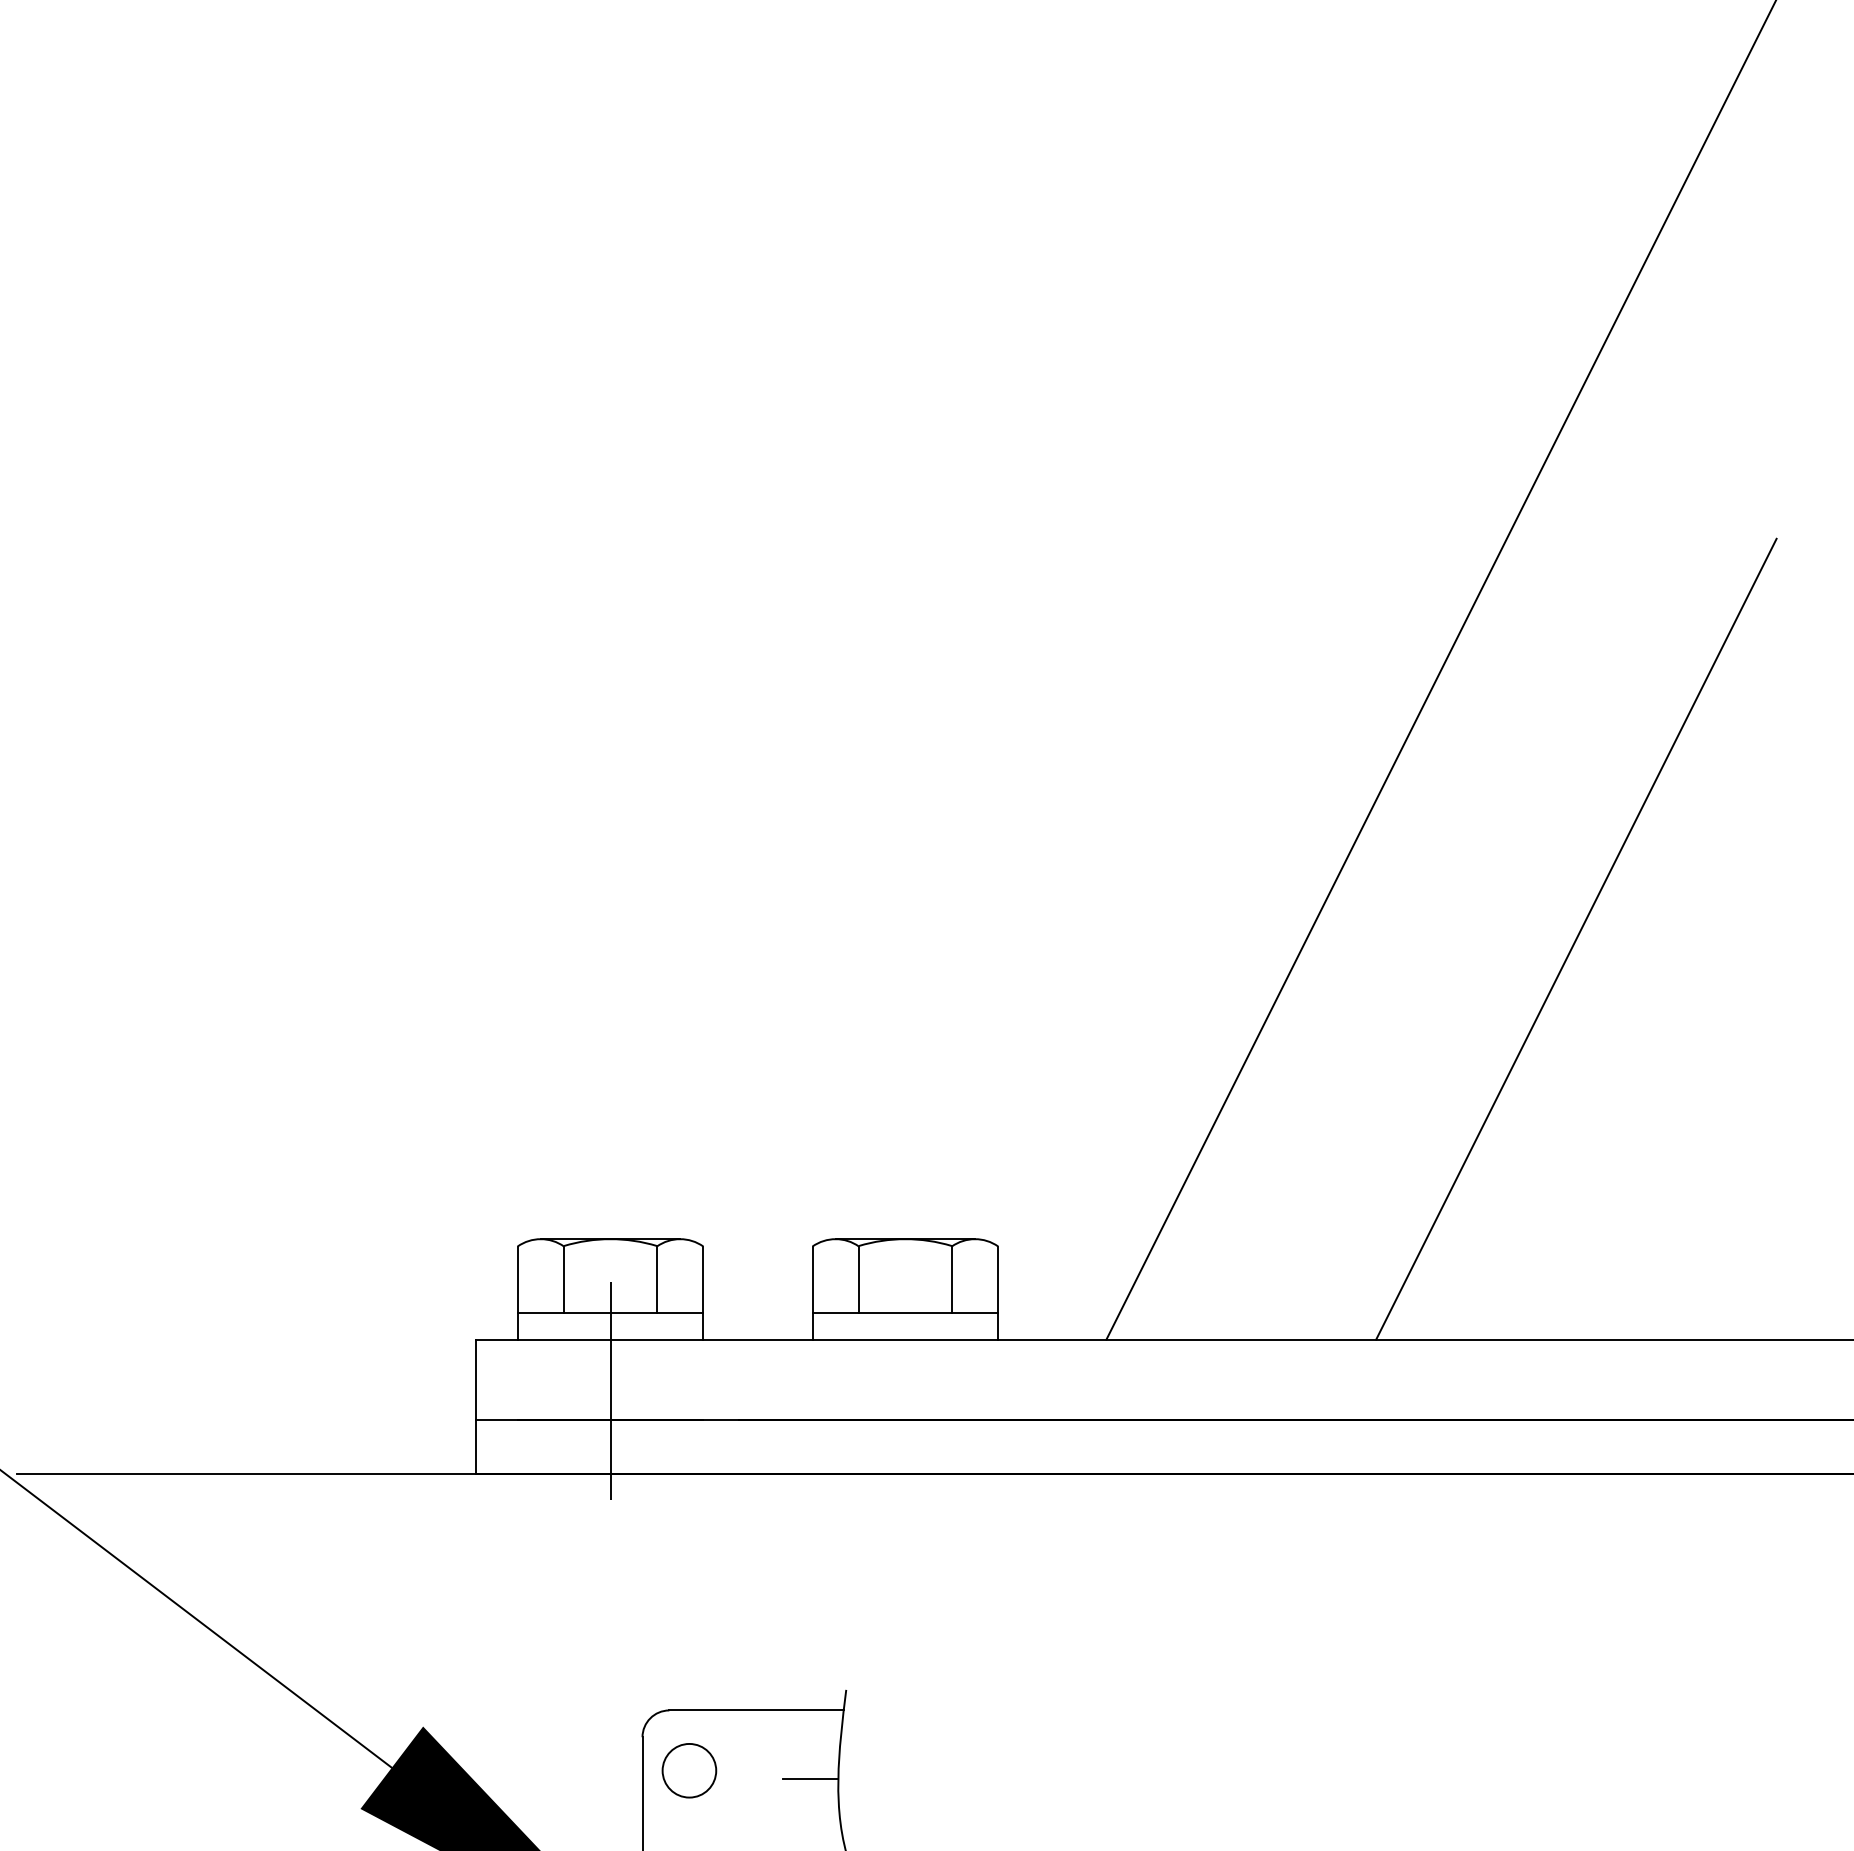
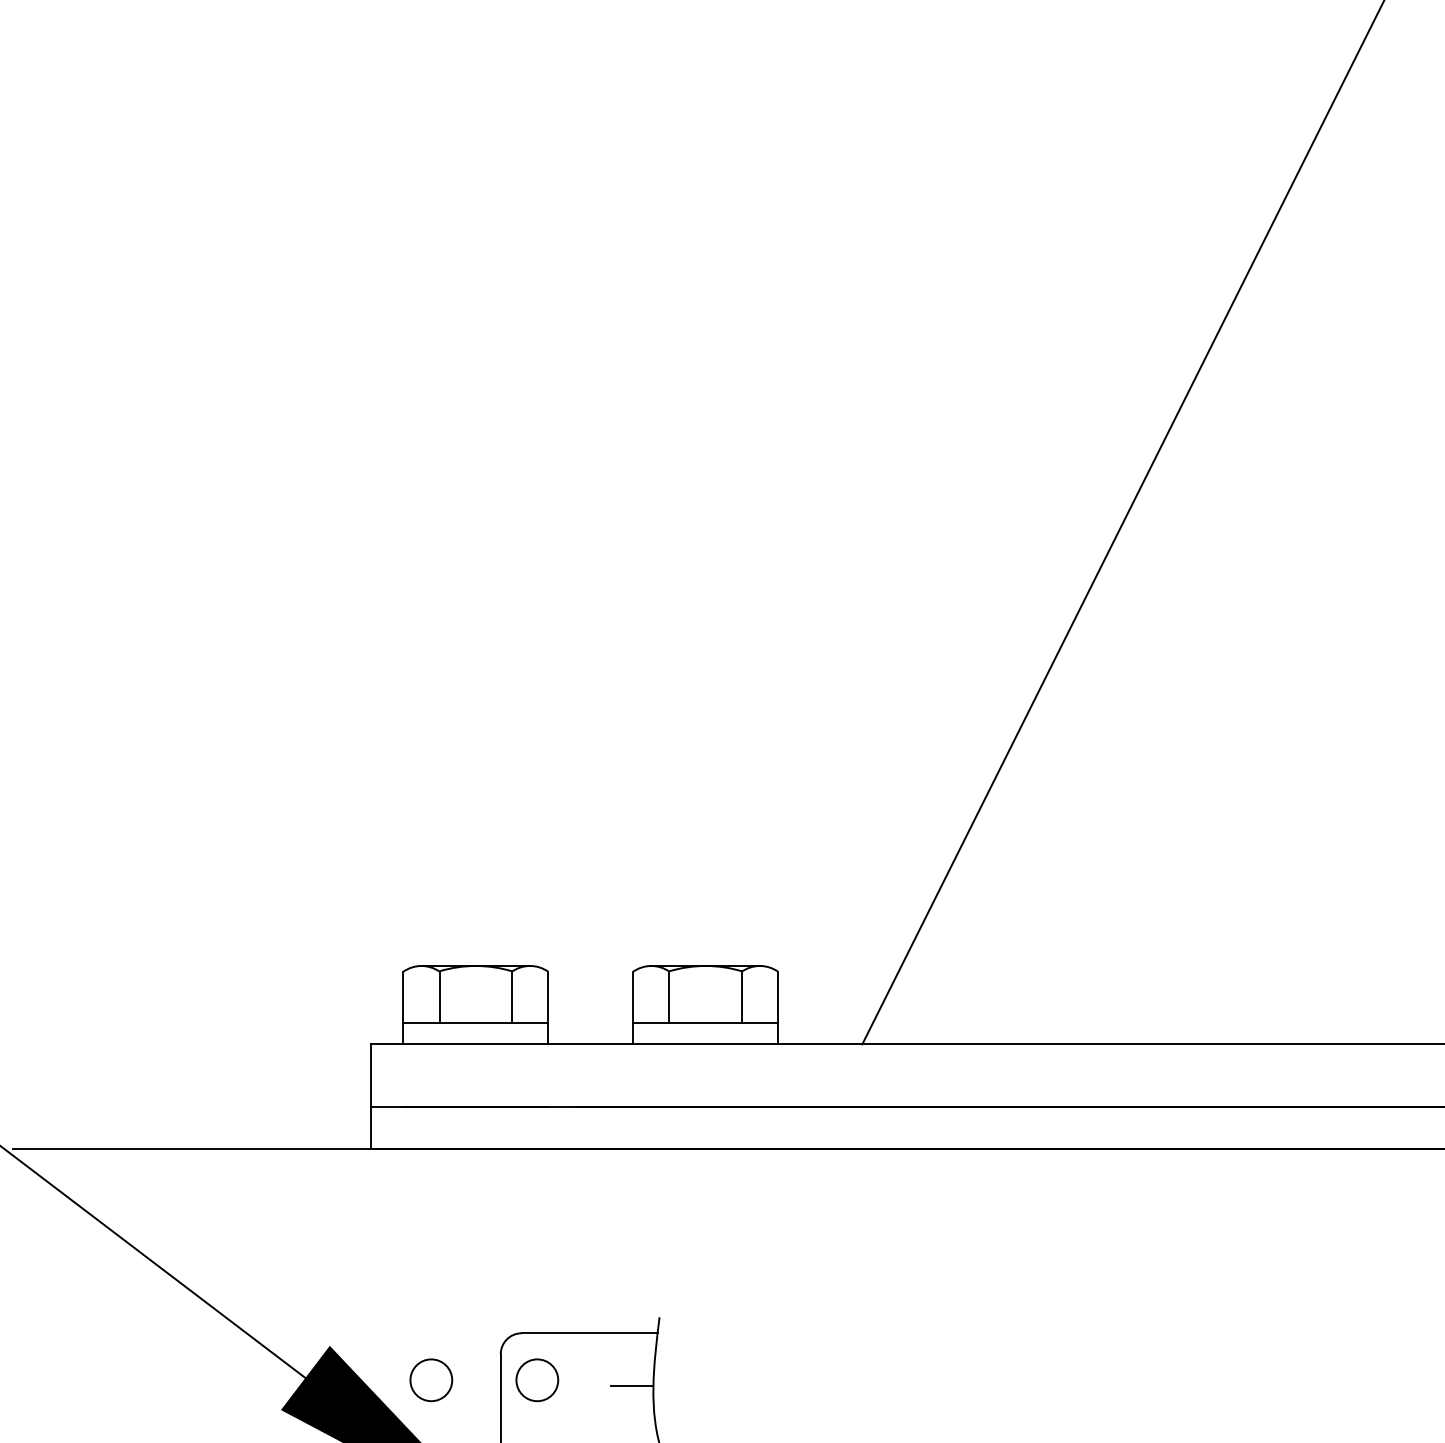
line: (1576, 938) -> (1228, 731), removed
line: (610, 1390) -> (475, 1083), removed
circle: (553, 1770) -> (431, 1380), added

